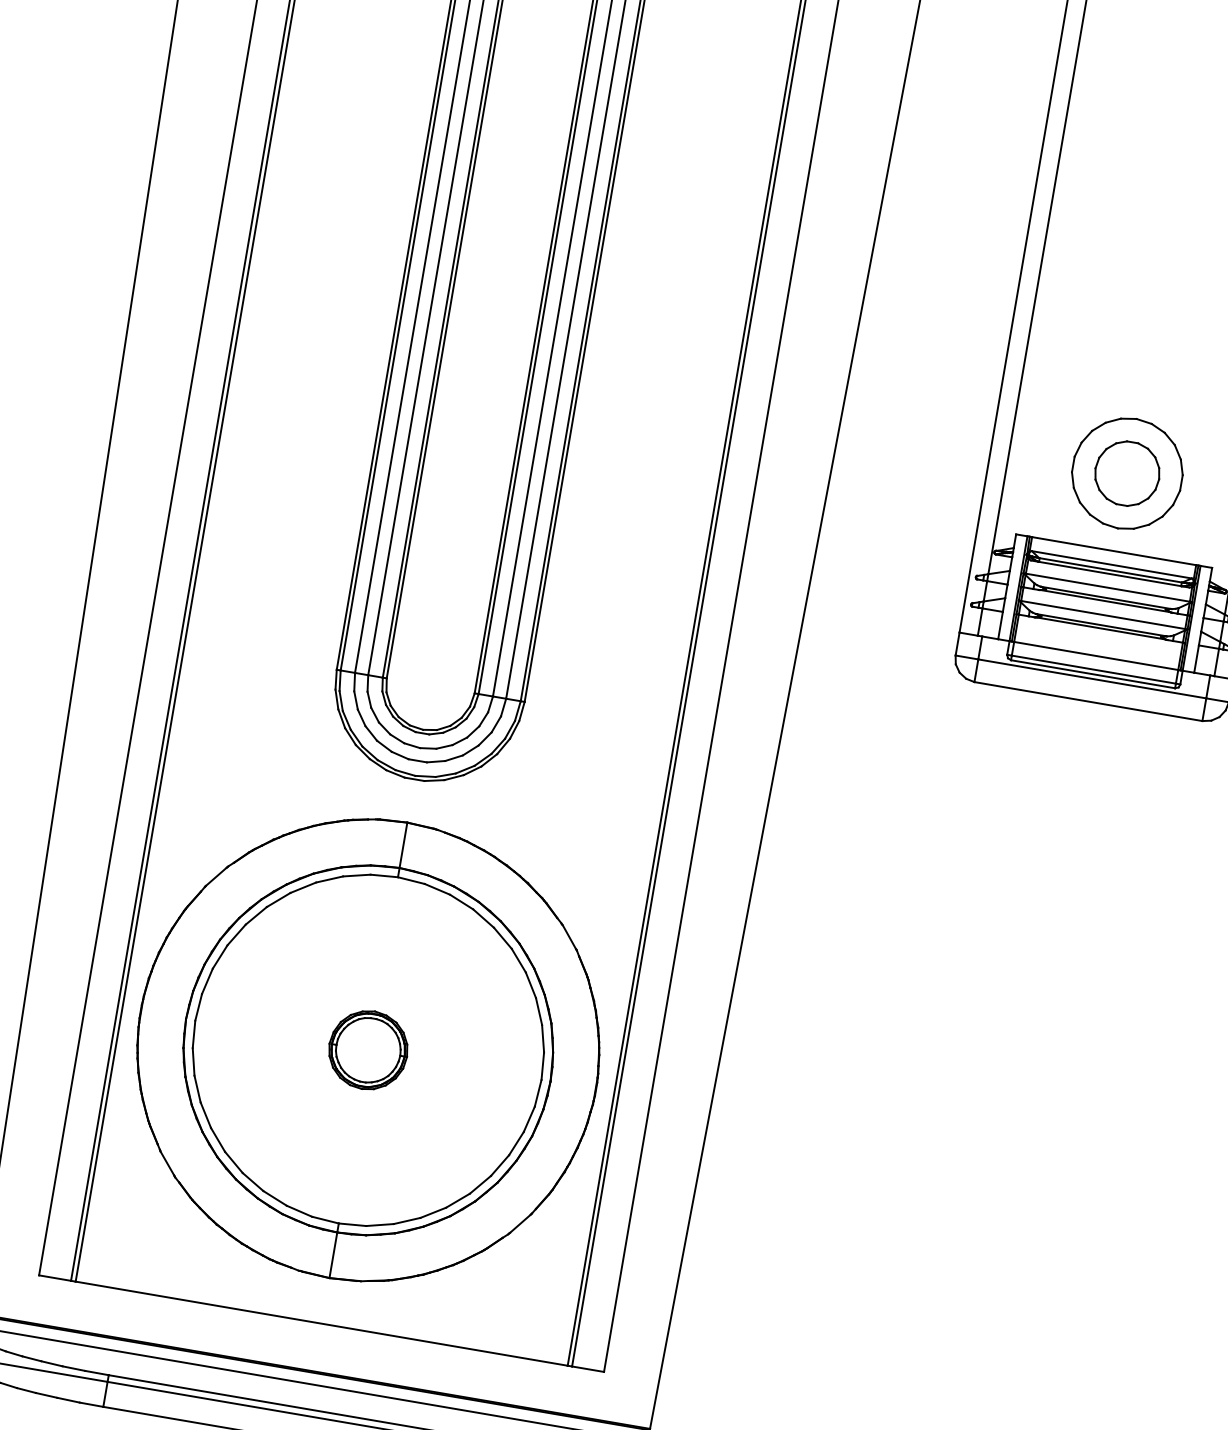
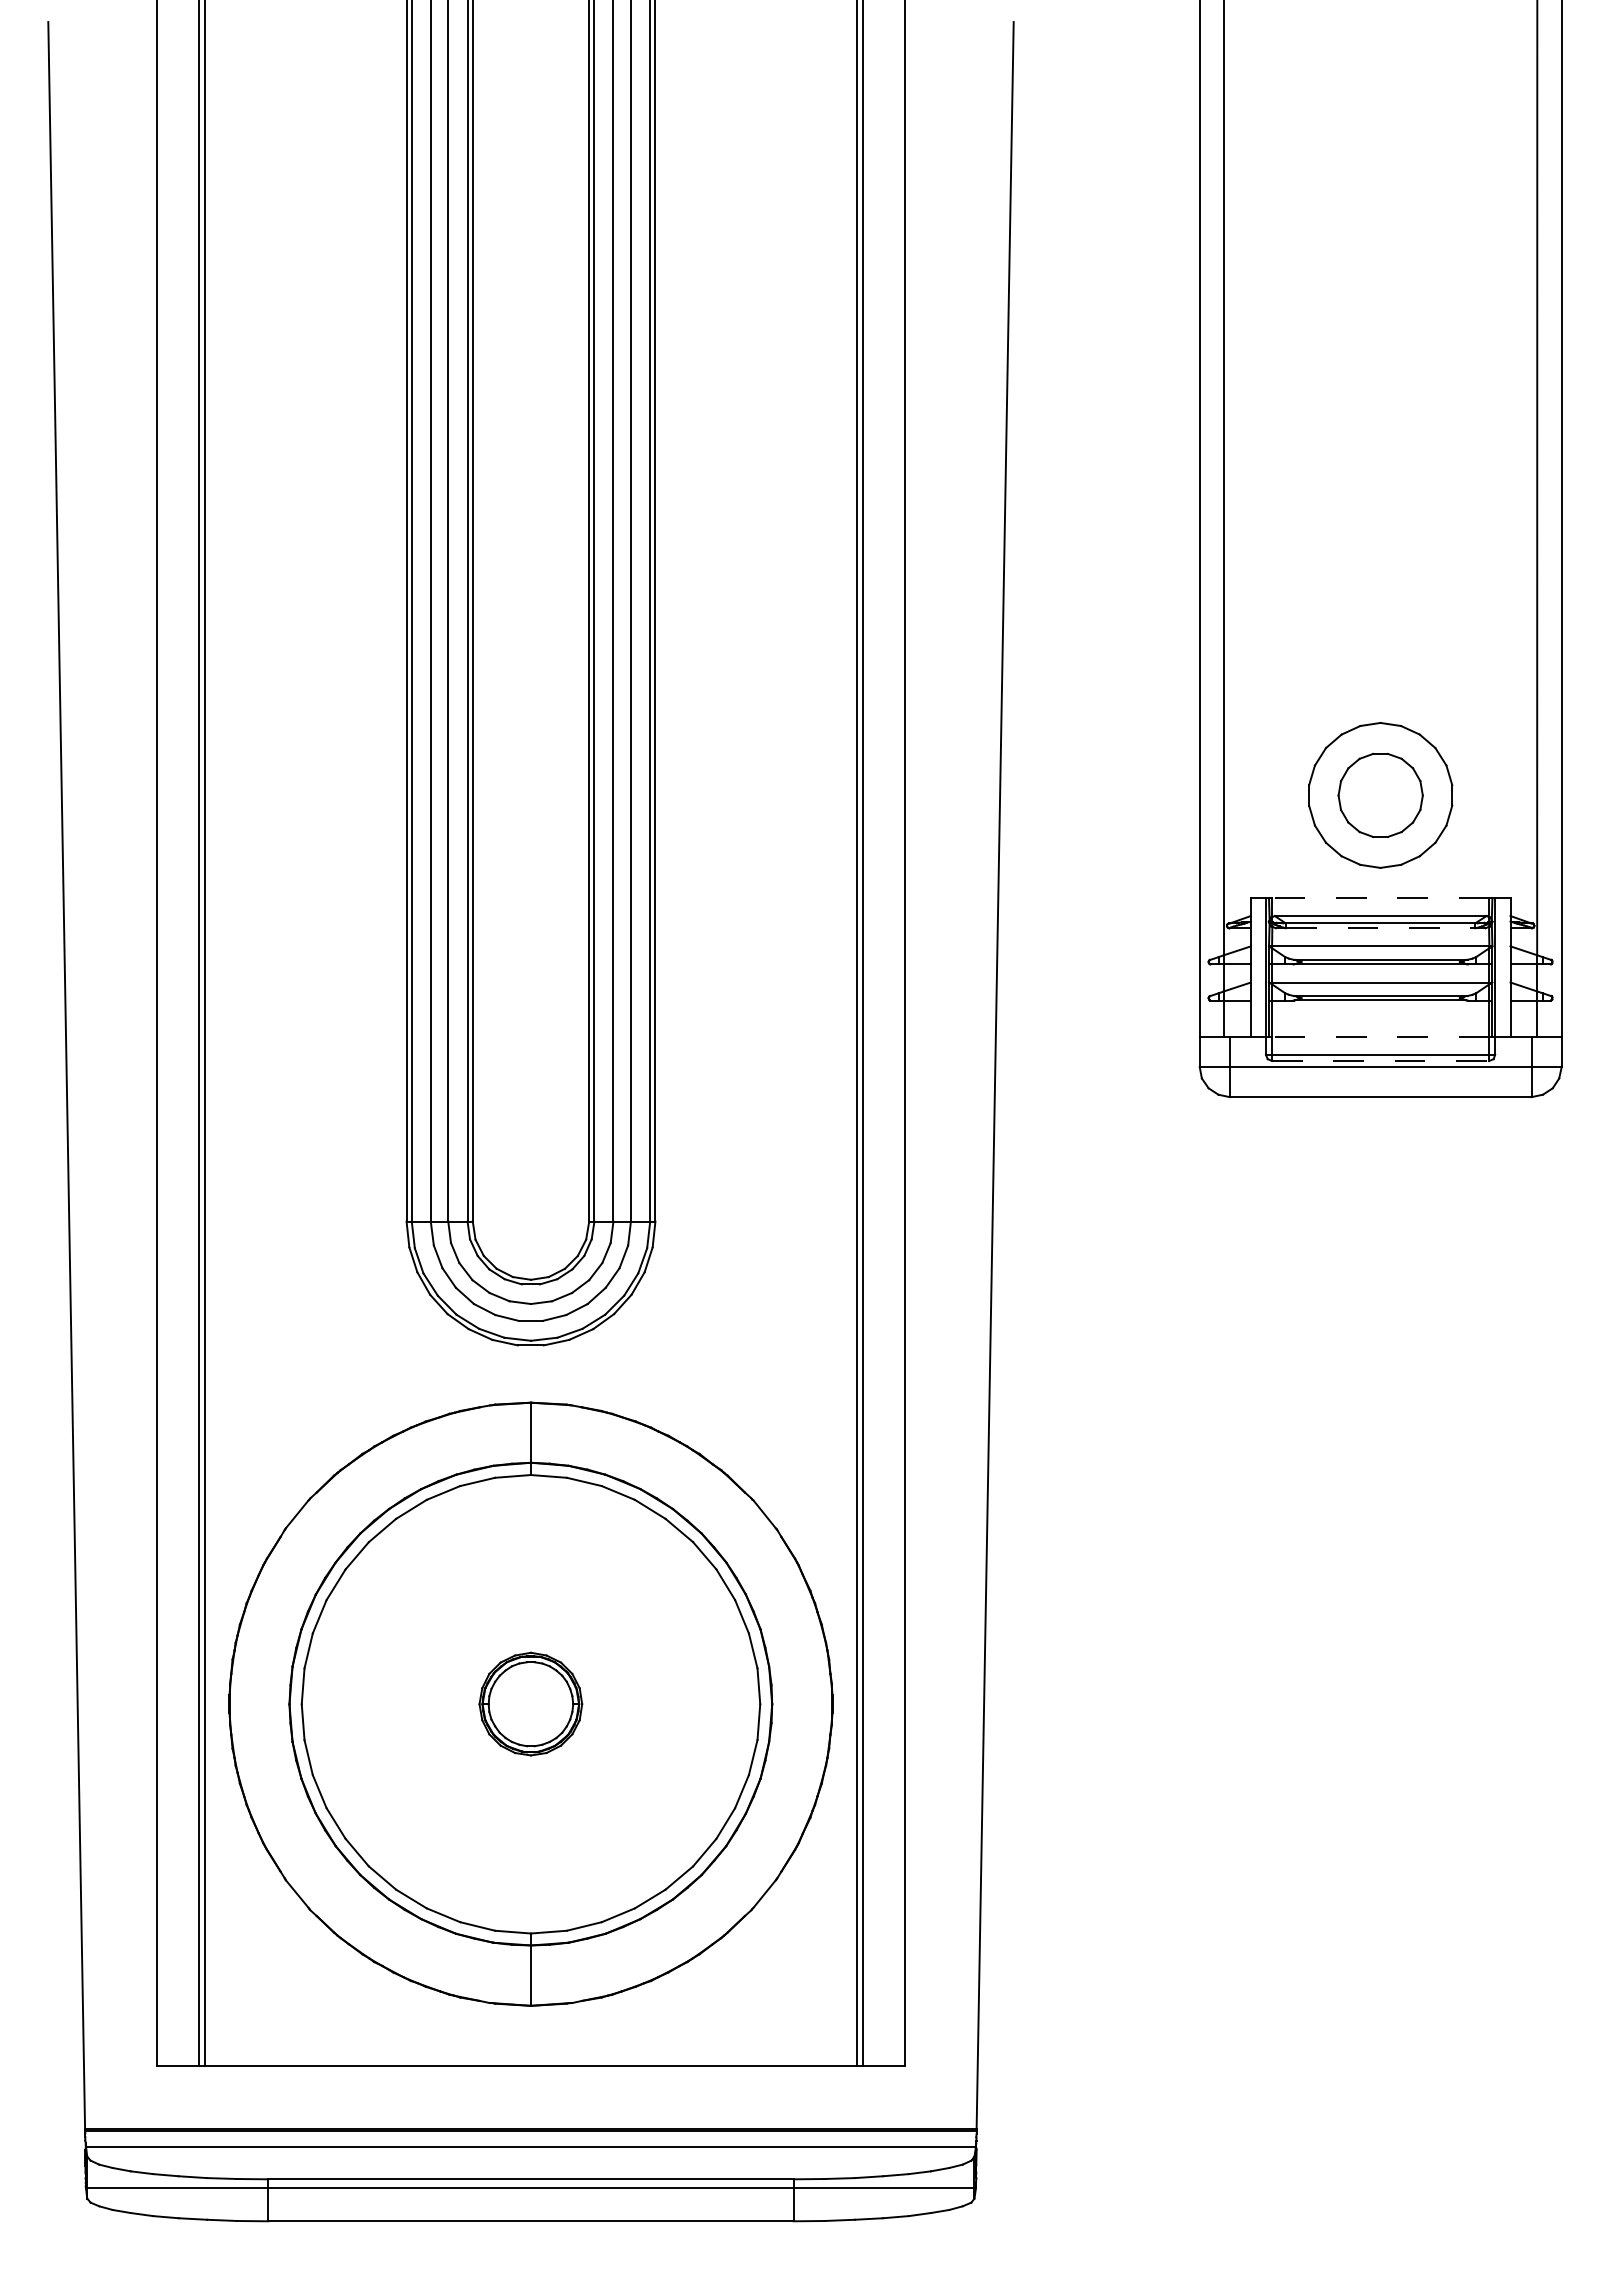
line: (1114, 550) -> (1380, 897), solid -> dashed
line: (1110, 574) -> (1381, 928), solid -> dashed
line: (1096, 655) -> (1380, 1036), solid -> dashed
line: (1093, 673) -> (1380, 1060), solid -> dashed

